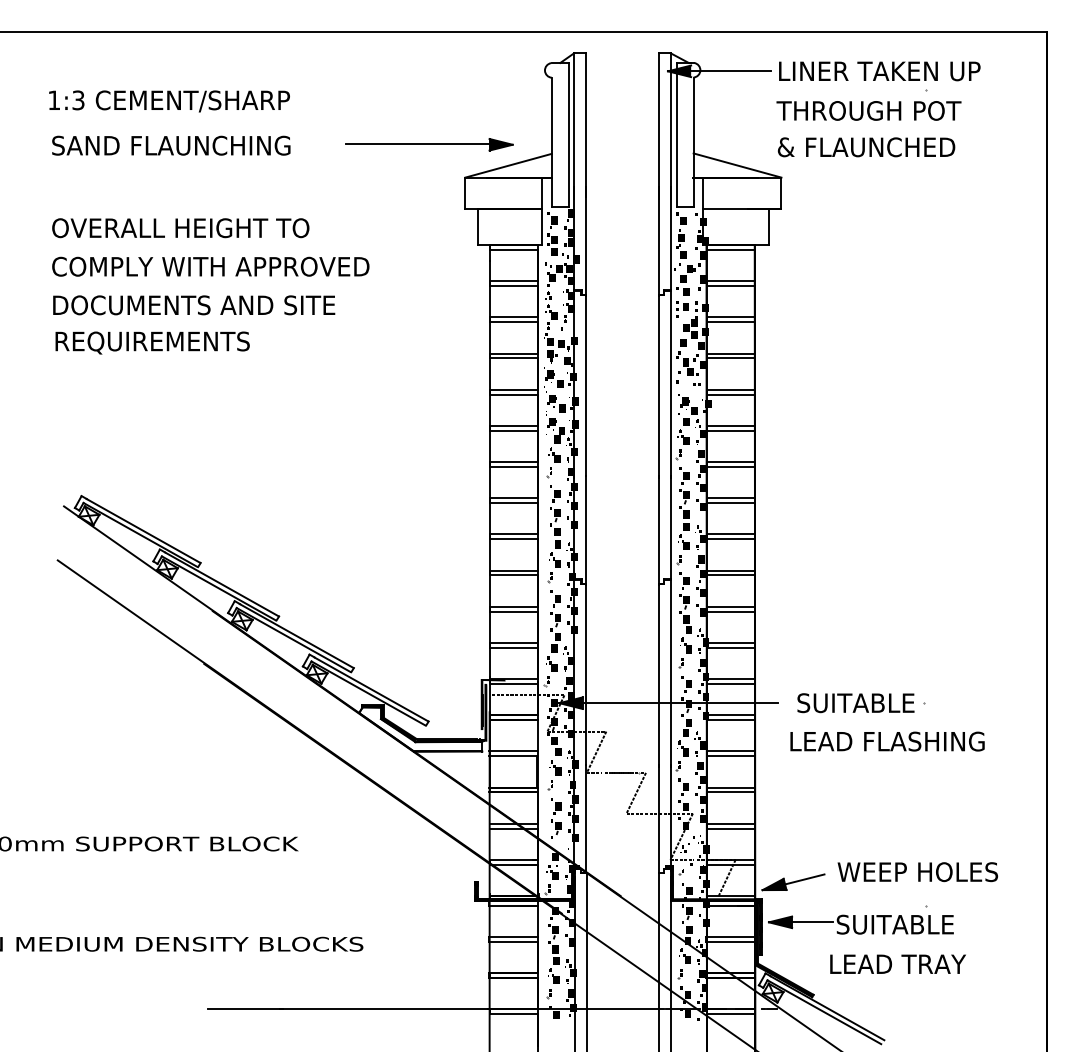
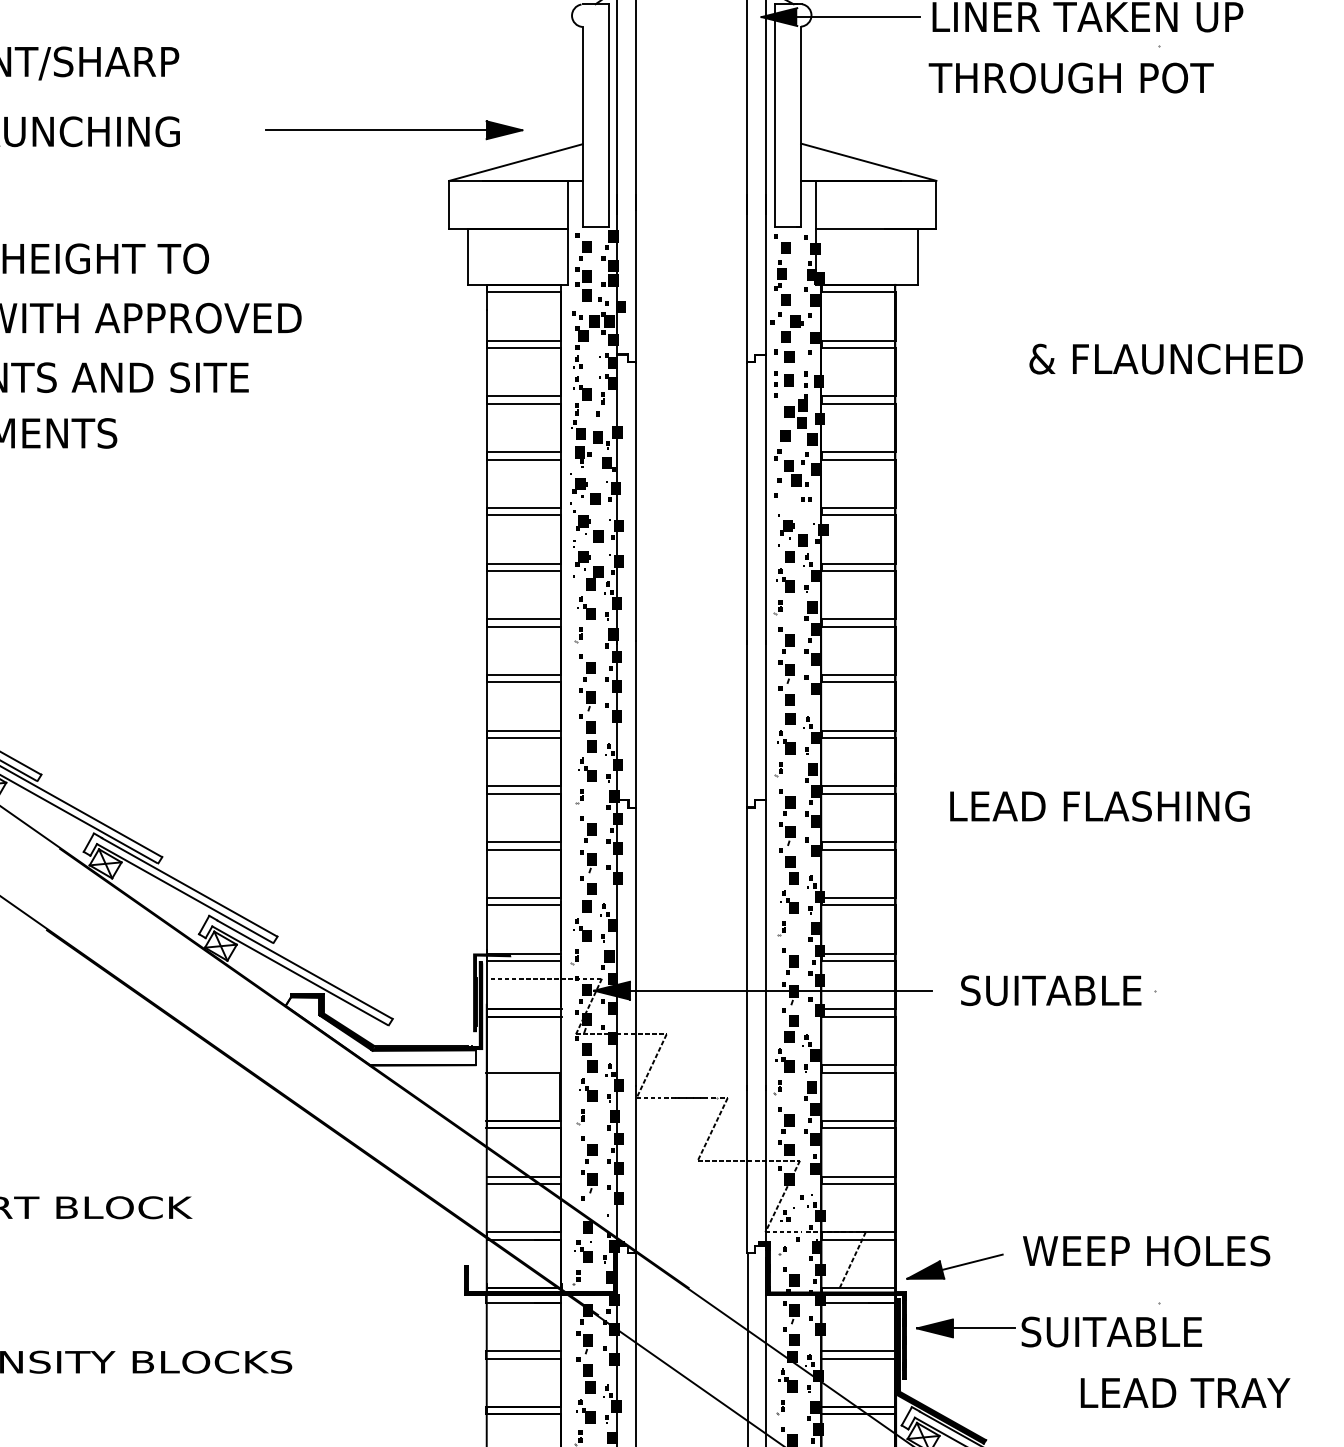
text: (866, 147) -> (1166, 359), moved
text: (887, 741) -> (1099, 806), moved
line: (513, 751) -> (523, 1065), removed
text: (897, 963) -> (1184, 1391), moved

